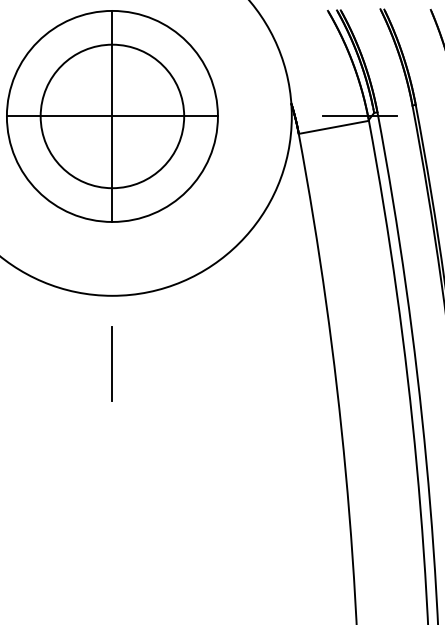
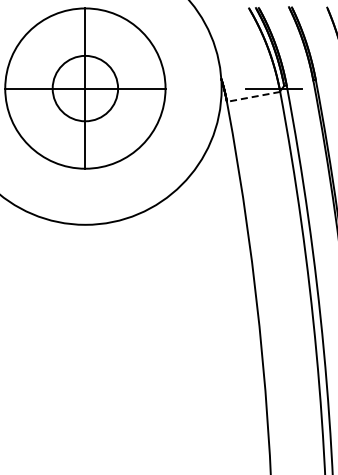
circle: (111, 116) -> (84, 88), size x0.6
line: (333, 126) -> (253, 96), solid -> dashed
line: (112, 363) -> (85, 276), removed

